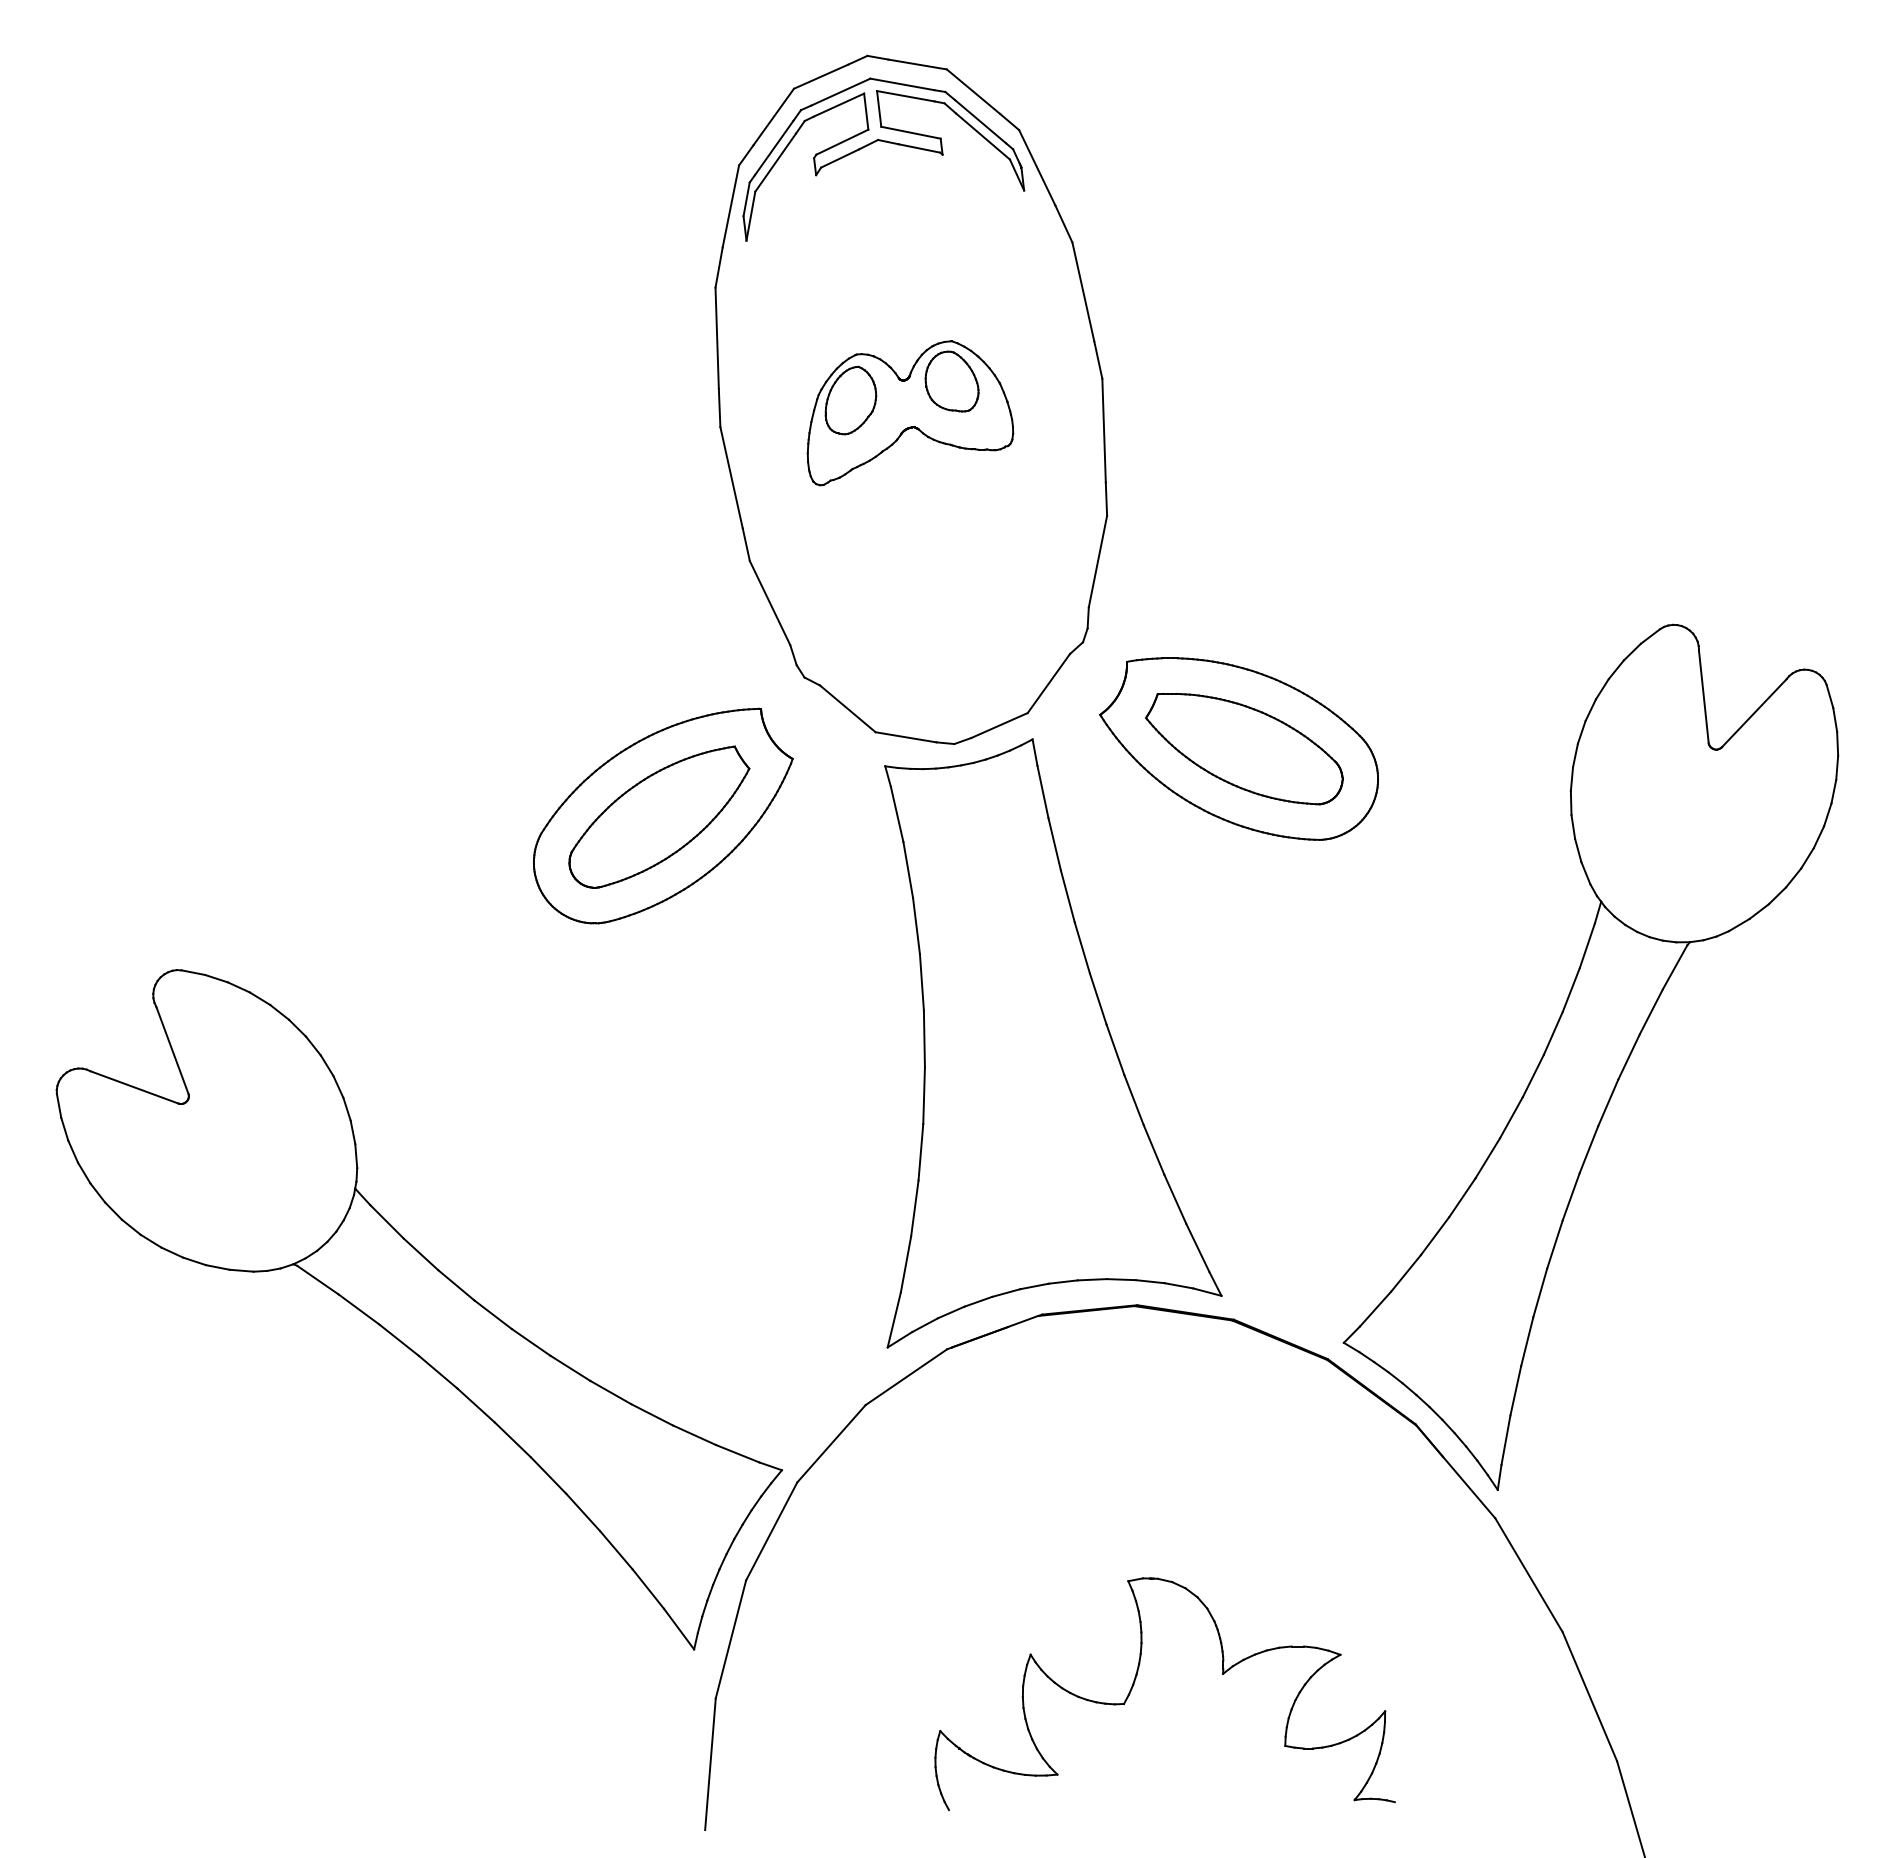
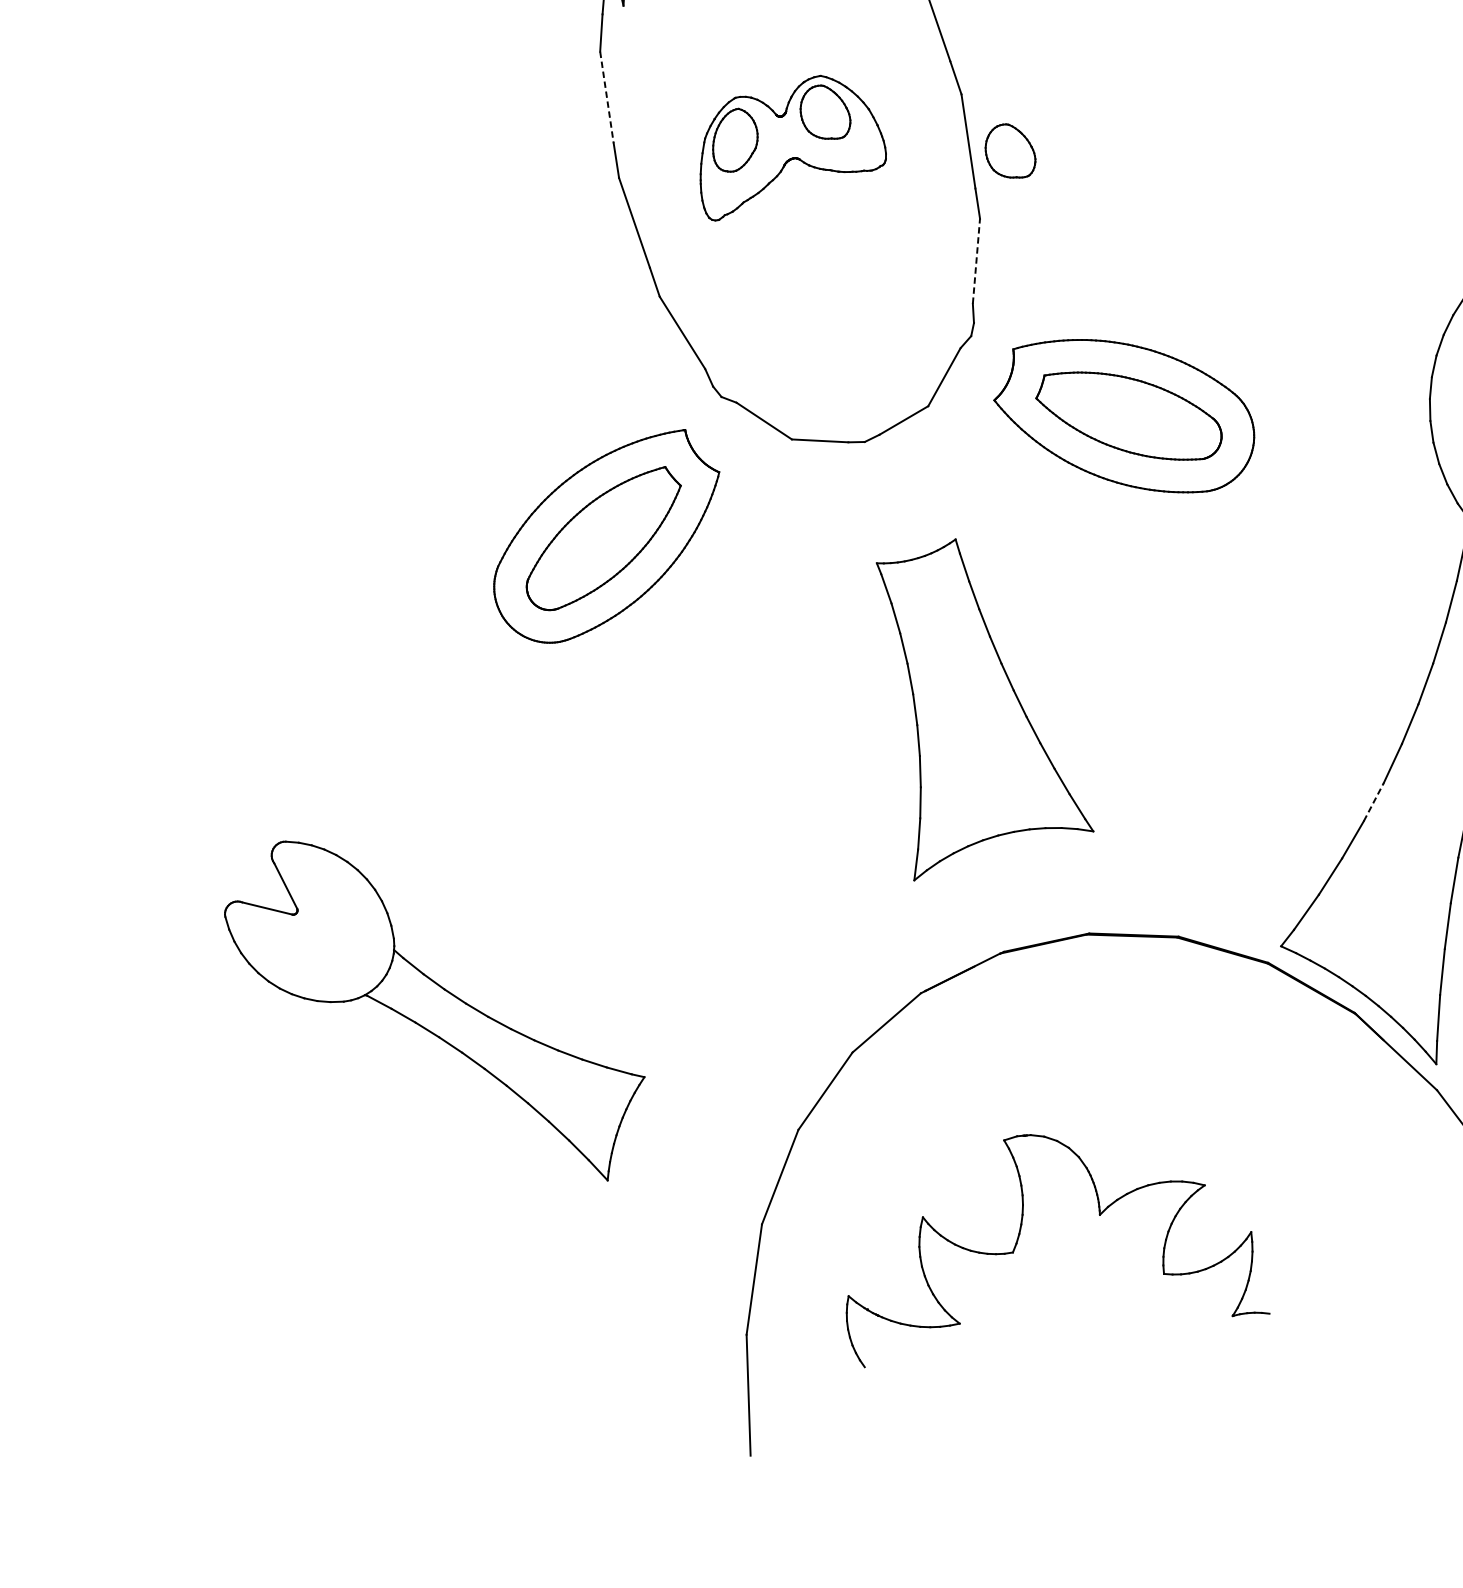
line: (717, 338) -> (607, 97), solid -> dashed
part: (1147, 446) -> (1009, 151), added
line: (1097, 561) -> (976, 261), solid -> dashed
part: (1053, 1043) -> (985, 704), size x0.6
line: (1462, 1197) -> (1373, 801), solid -> dashed
part: (418, 1309) -> (435, 1011), size x0.6
part: (1134, 1684) -> (1020, 1233), moved

